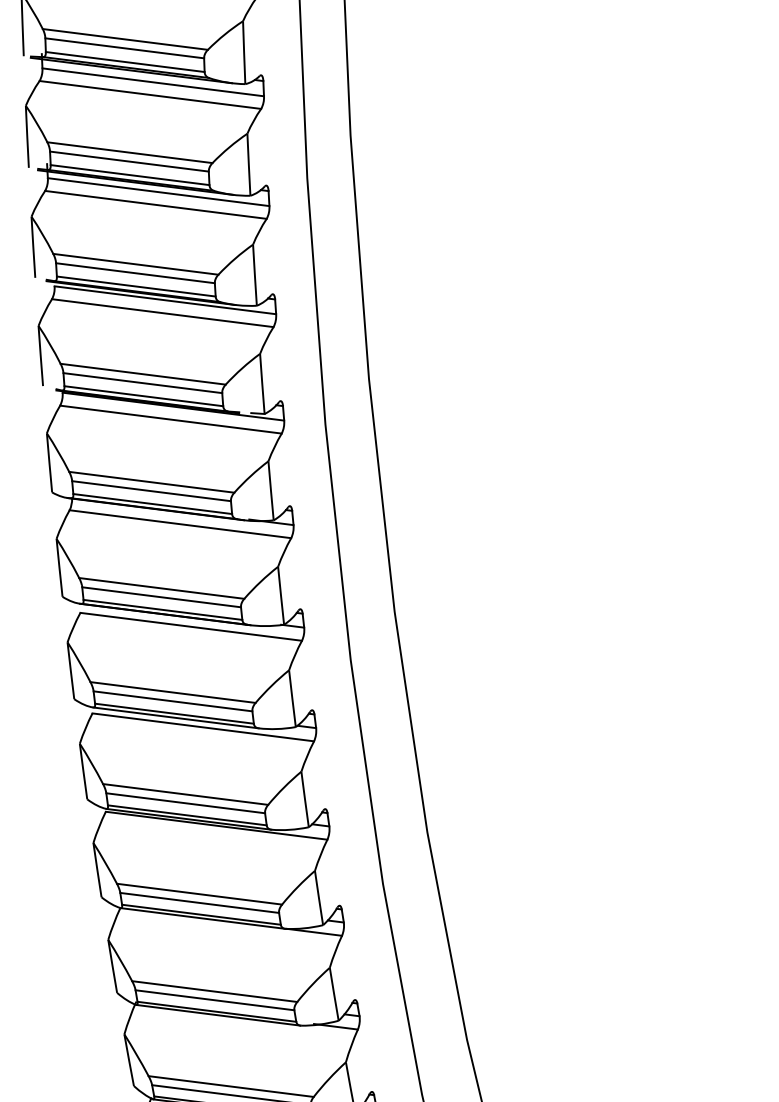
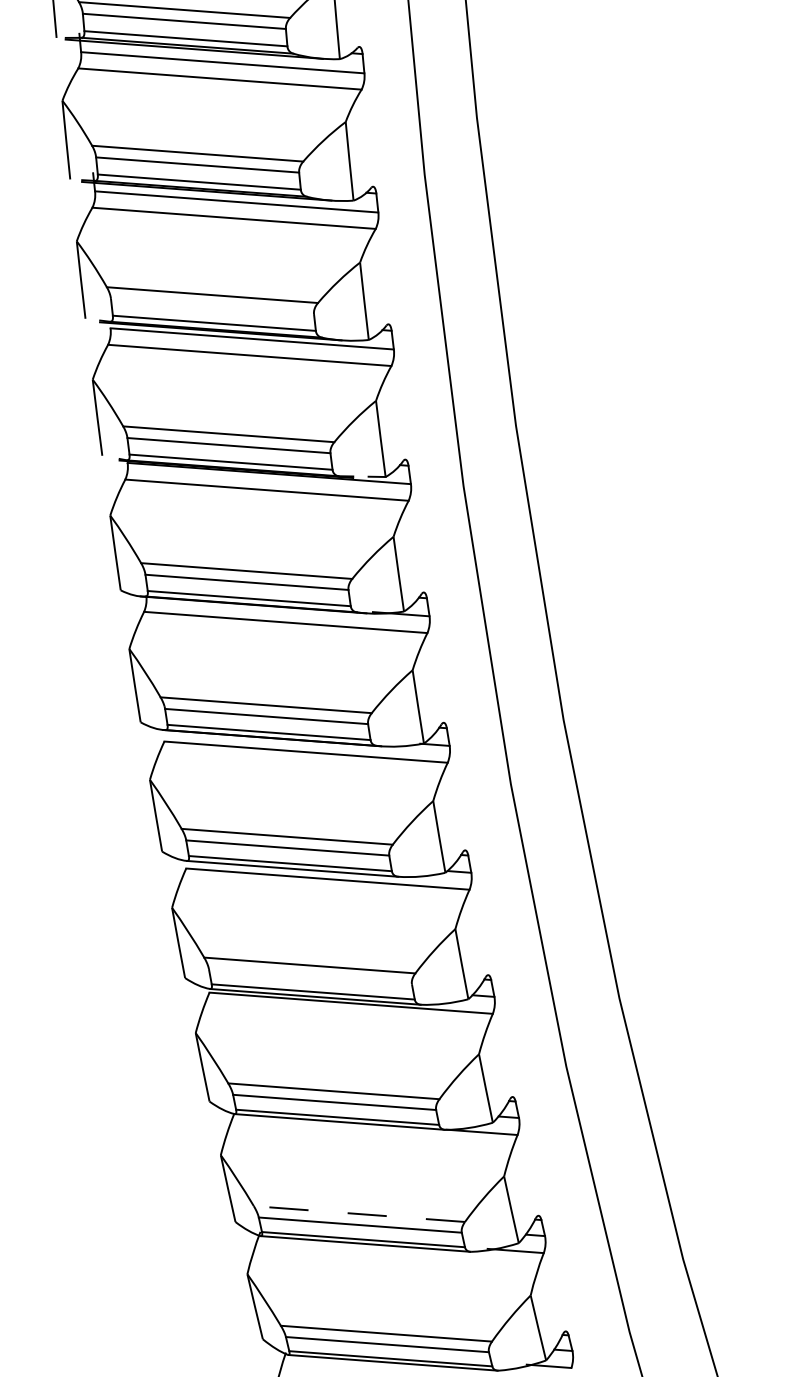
line: (135, 273) -> (212, 306), removed
line: (185, 803) -> (310, 976), removed
line: (214, 991) -> (359, 1213), solid -> dashed

